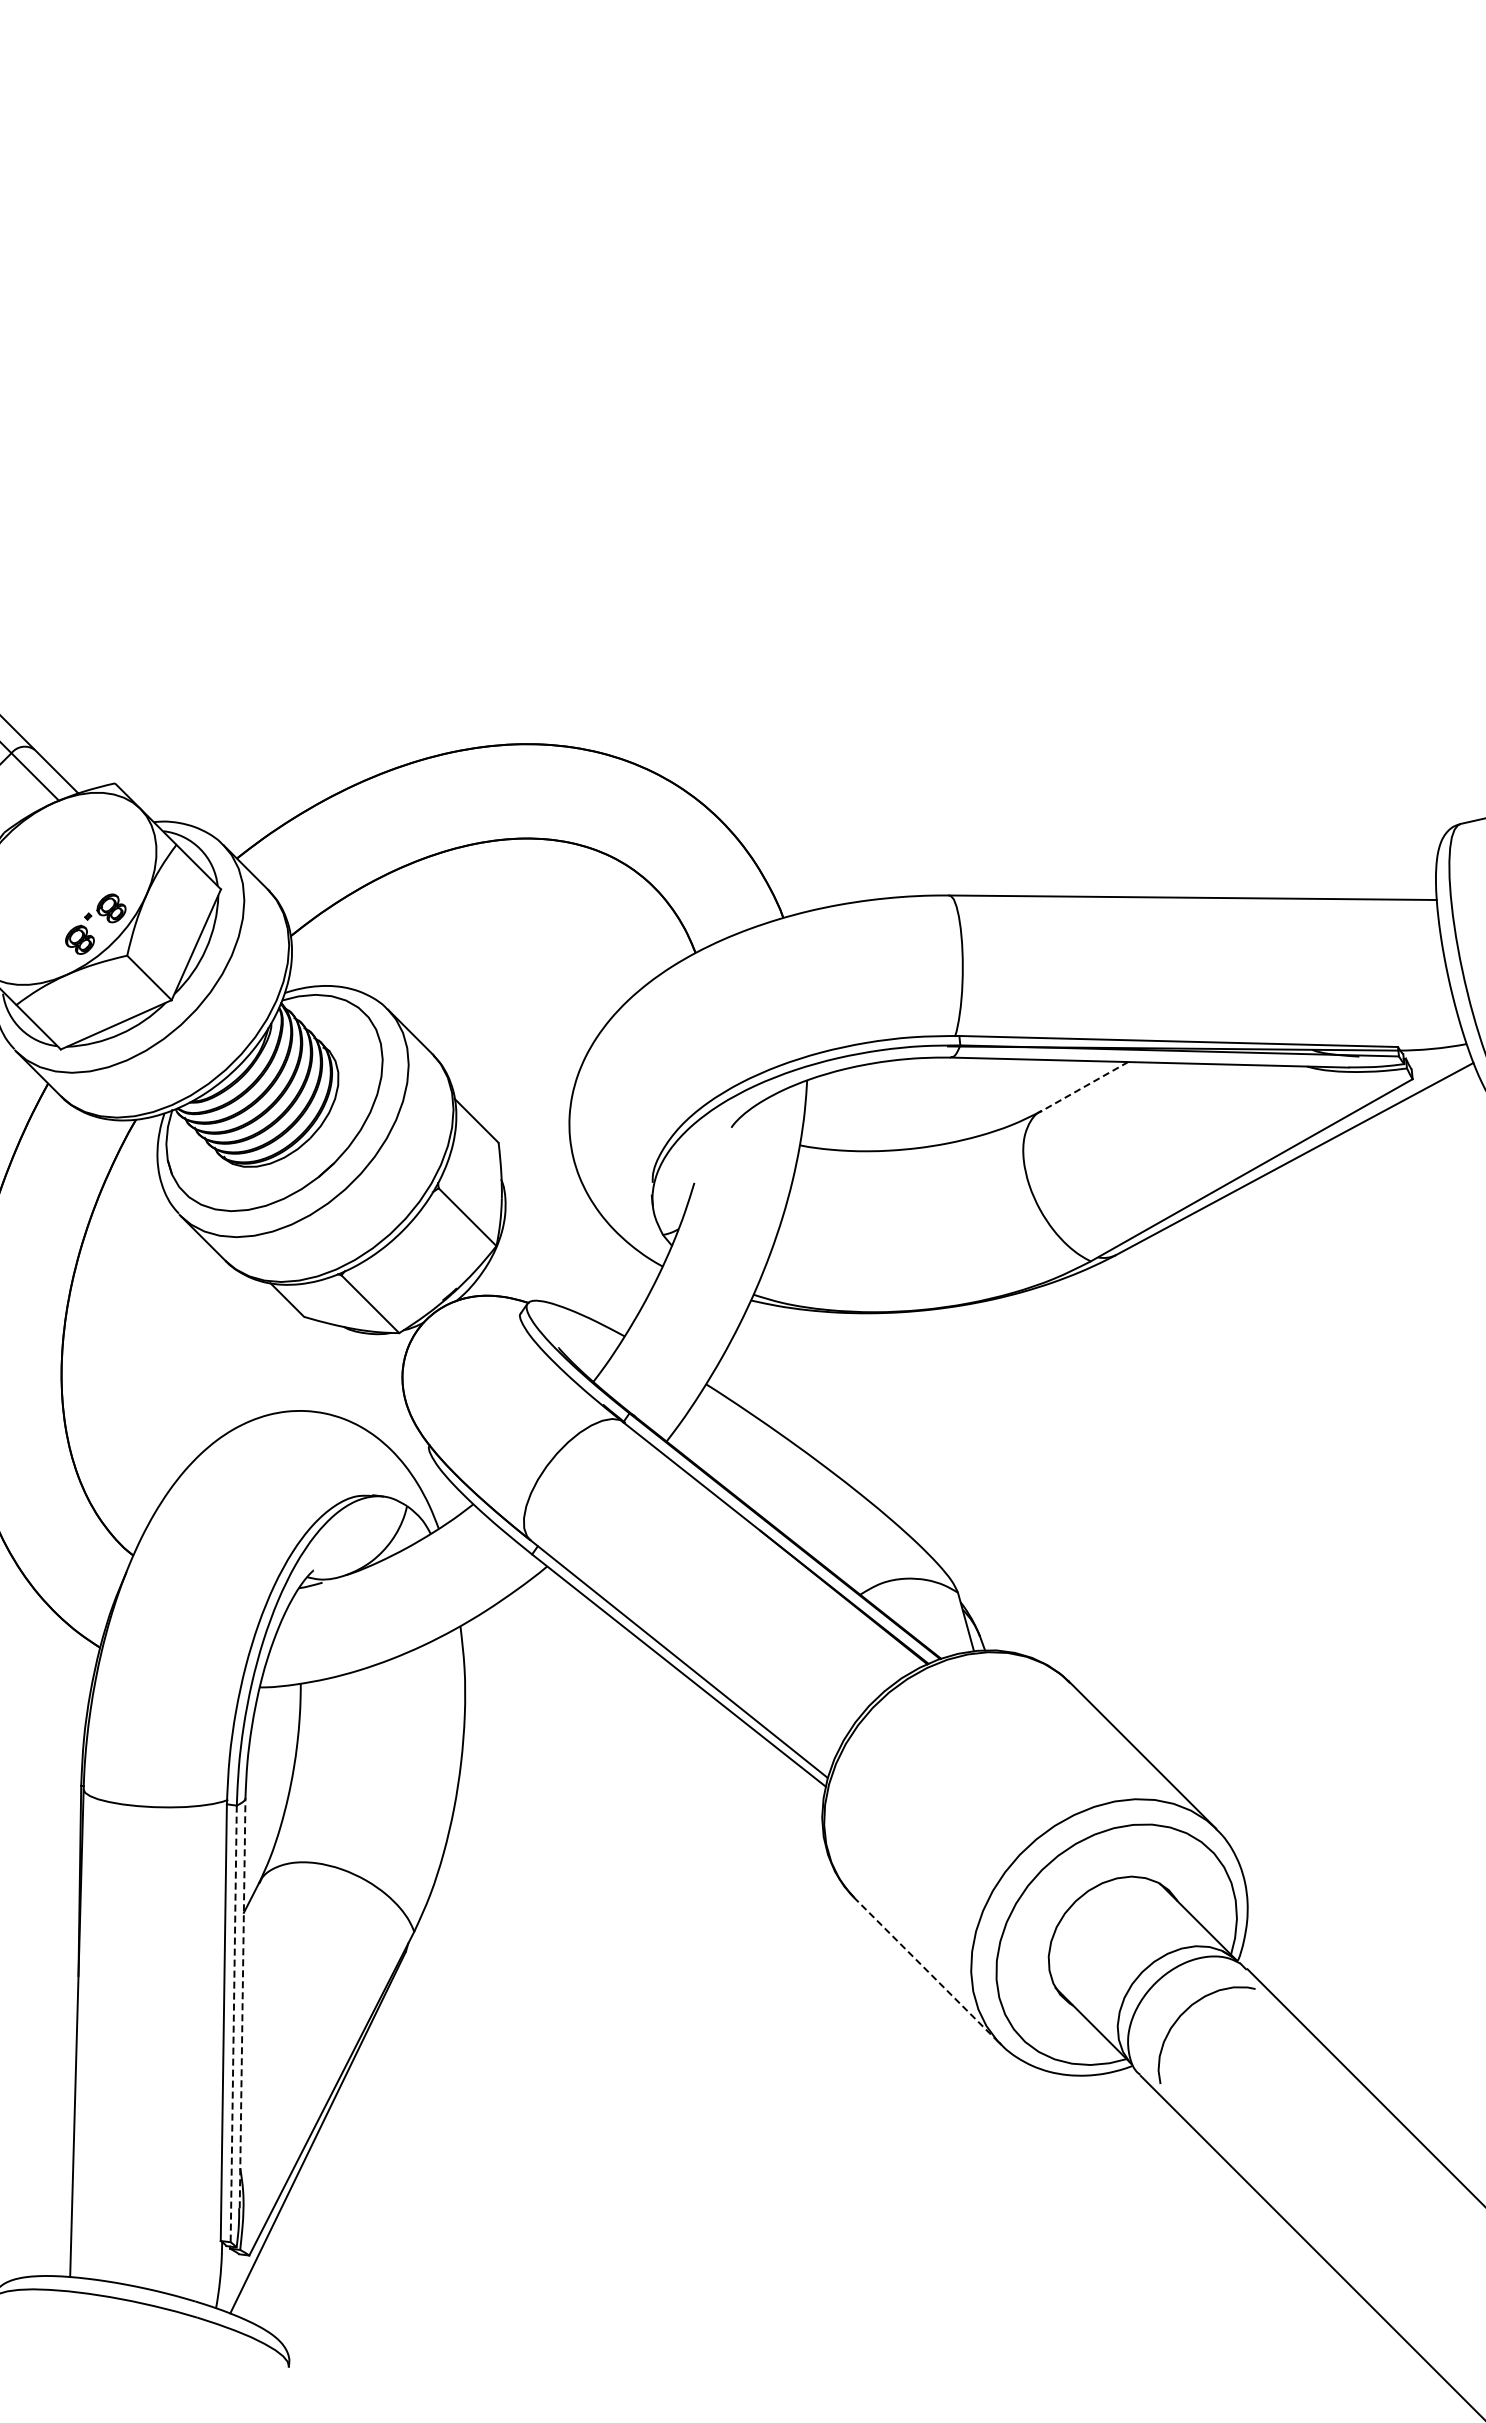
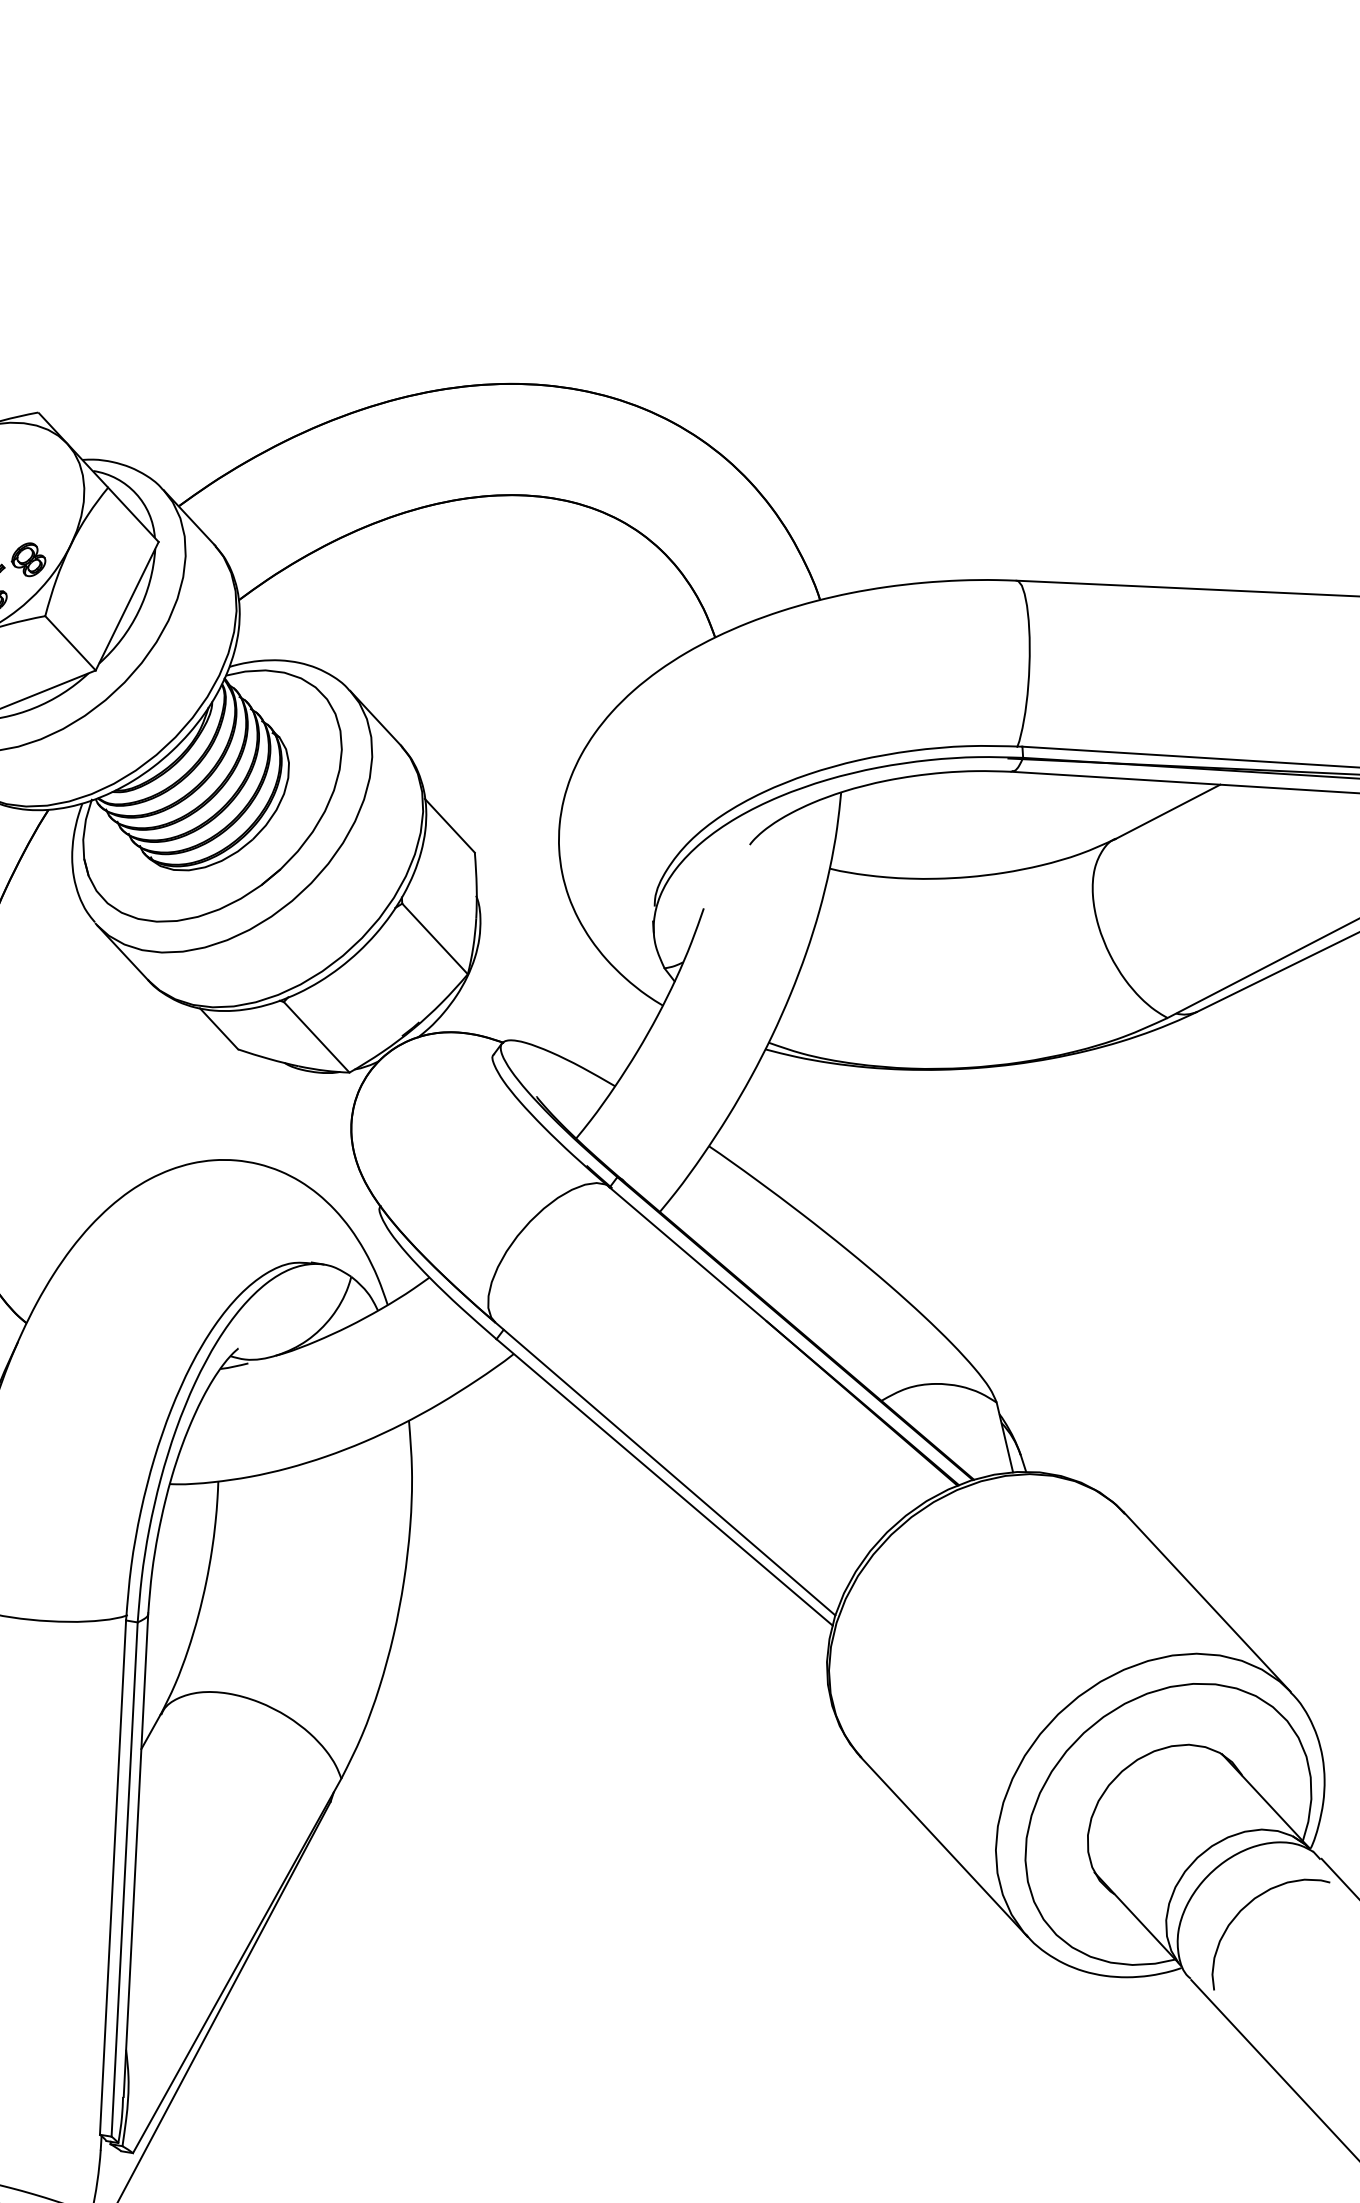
line: (1084, 1087) -> (1167, 812), dashed -> solid
line: (927, 1970) -> (944, 1846), dashed -> solid
line: (242, 2002) -> (135, 1854), dashed -> solid
line: (233, 2024) -> (124, 1880), dashed -> solid

